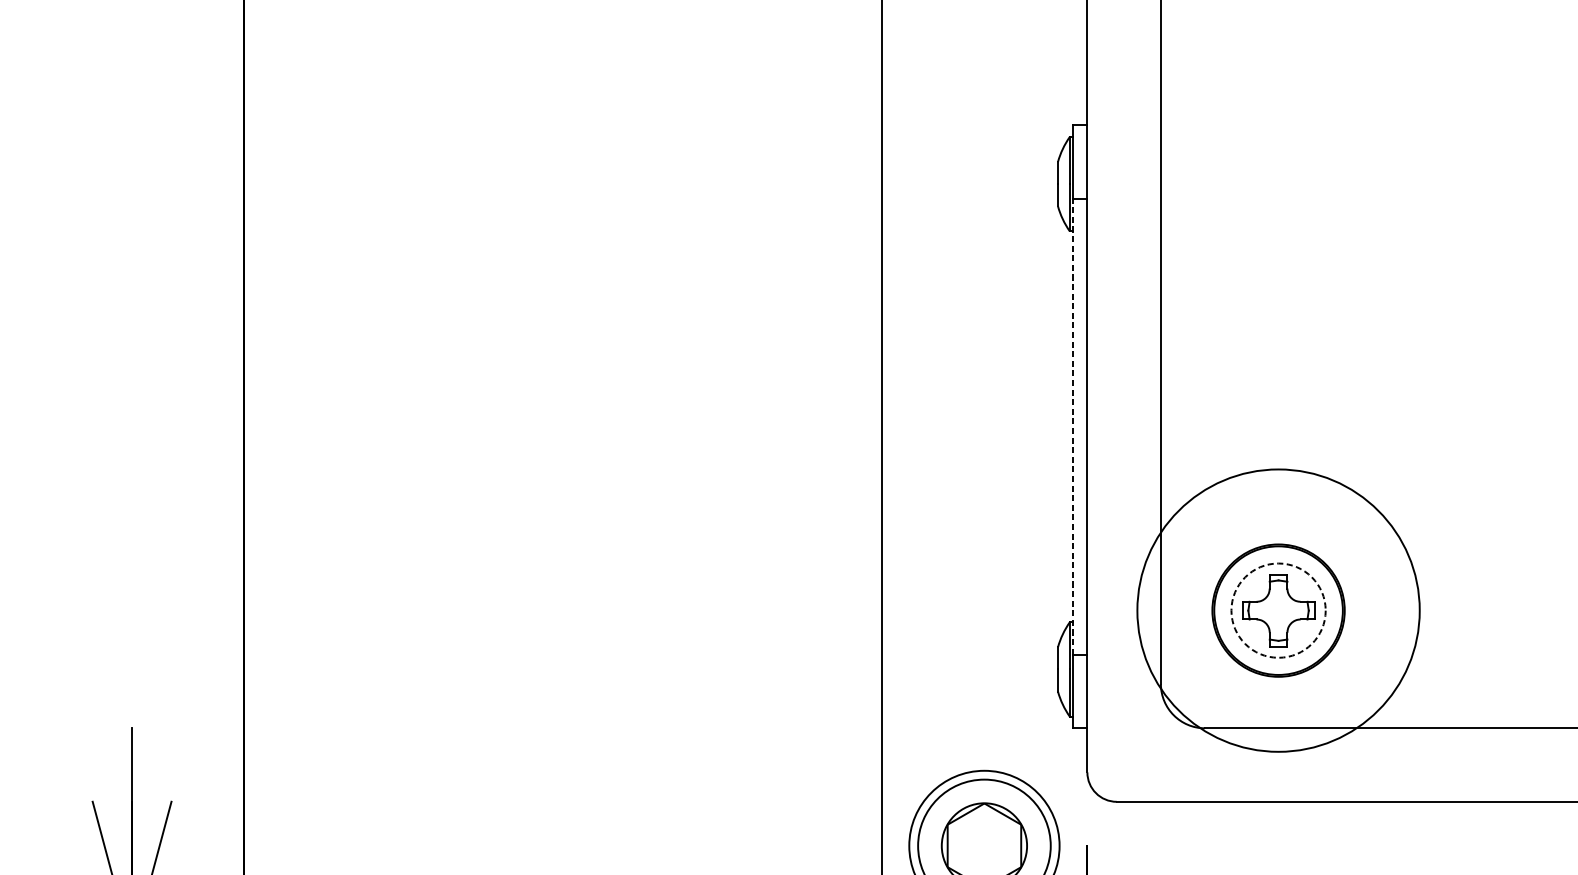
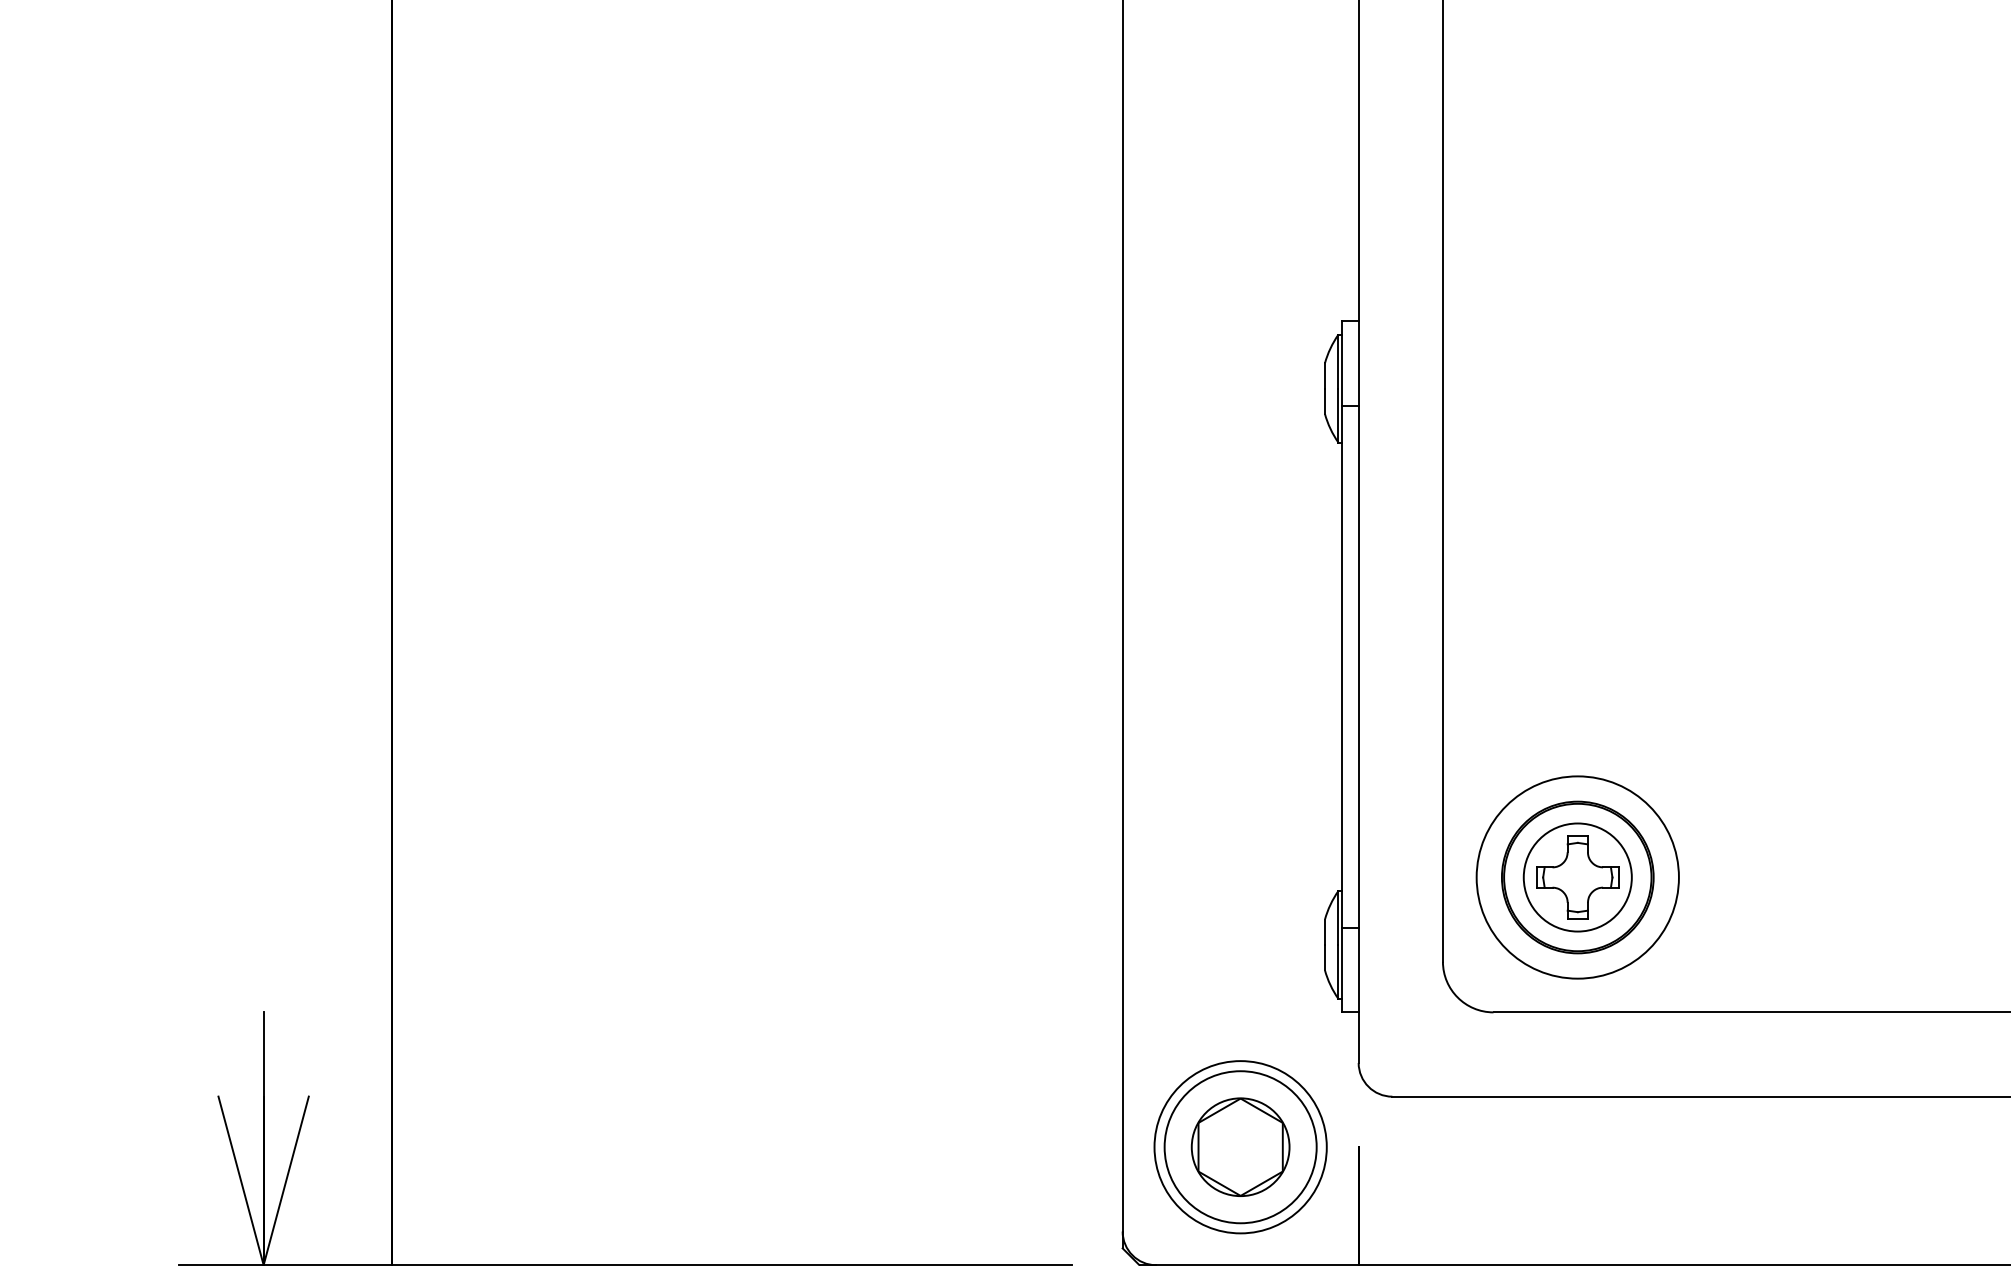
line: (1072, 426) -> (1341, 666), dashed -> solid
circle: (1278, 610) -> (1577, 877), dashed -> solid
circle: (1278, 610) -> (1577, 877), size x0.62

